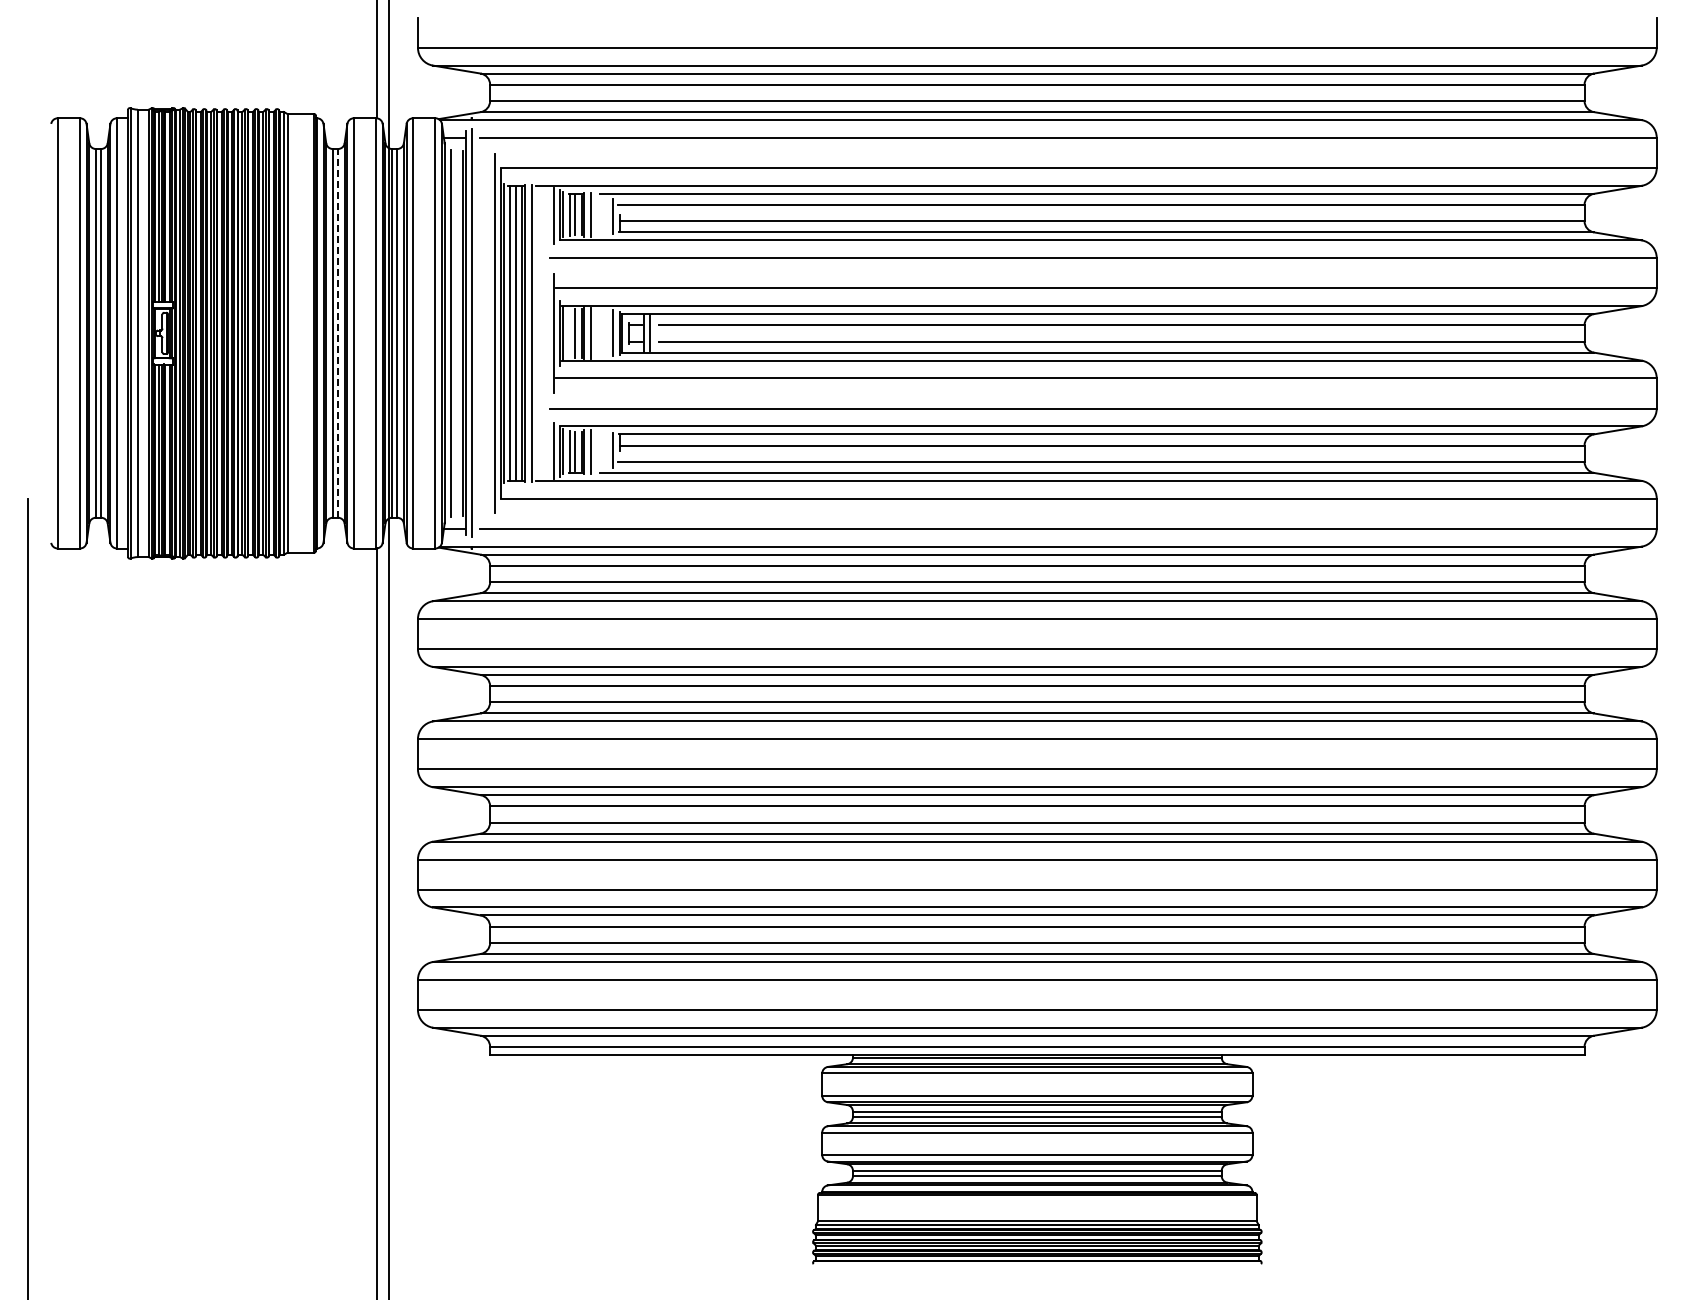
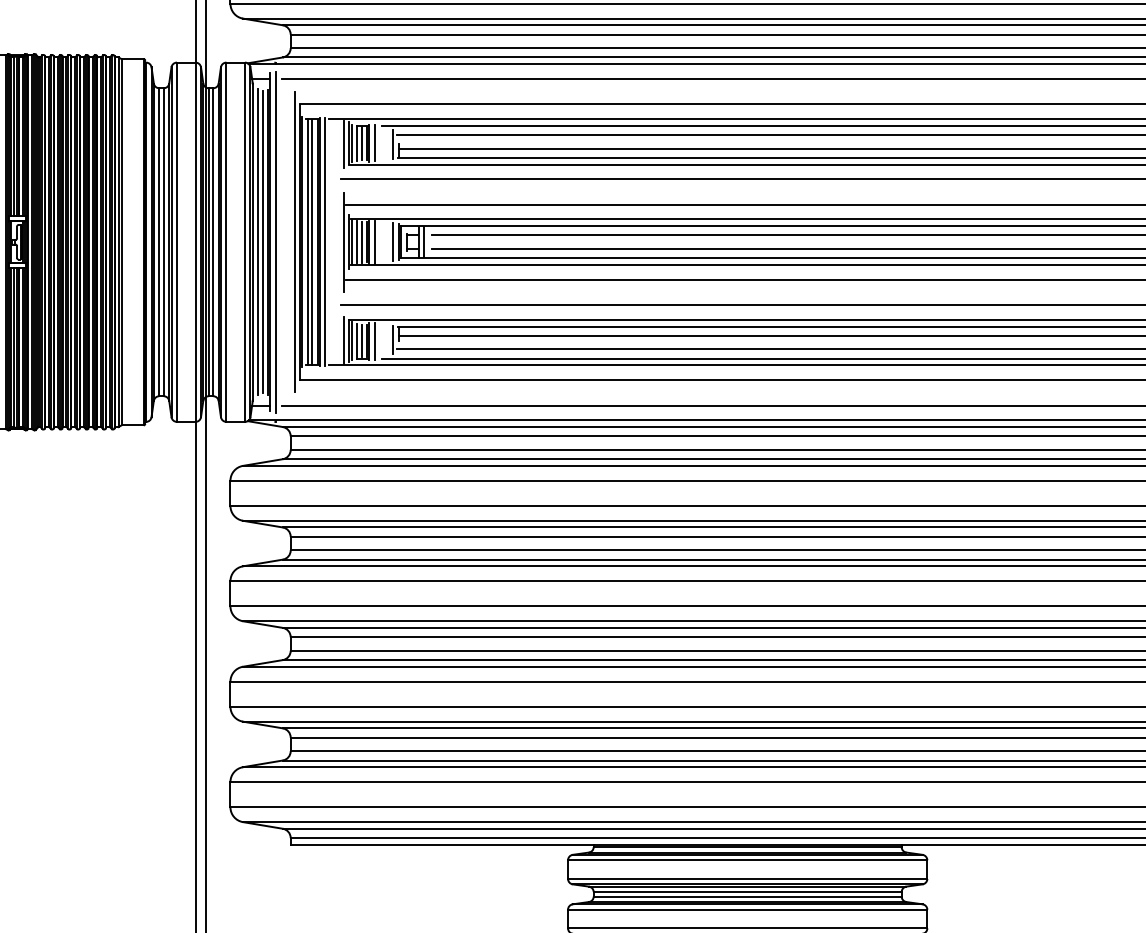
line: (338, 332) -> (164, 241), dashed -> solid
line: (456, 333) -> (262, 242), added
line: (569, 333) -> (356, 242), added

